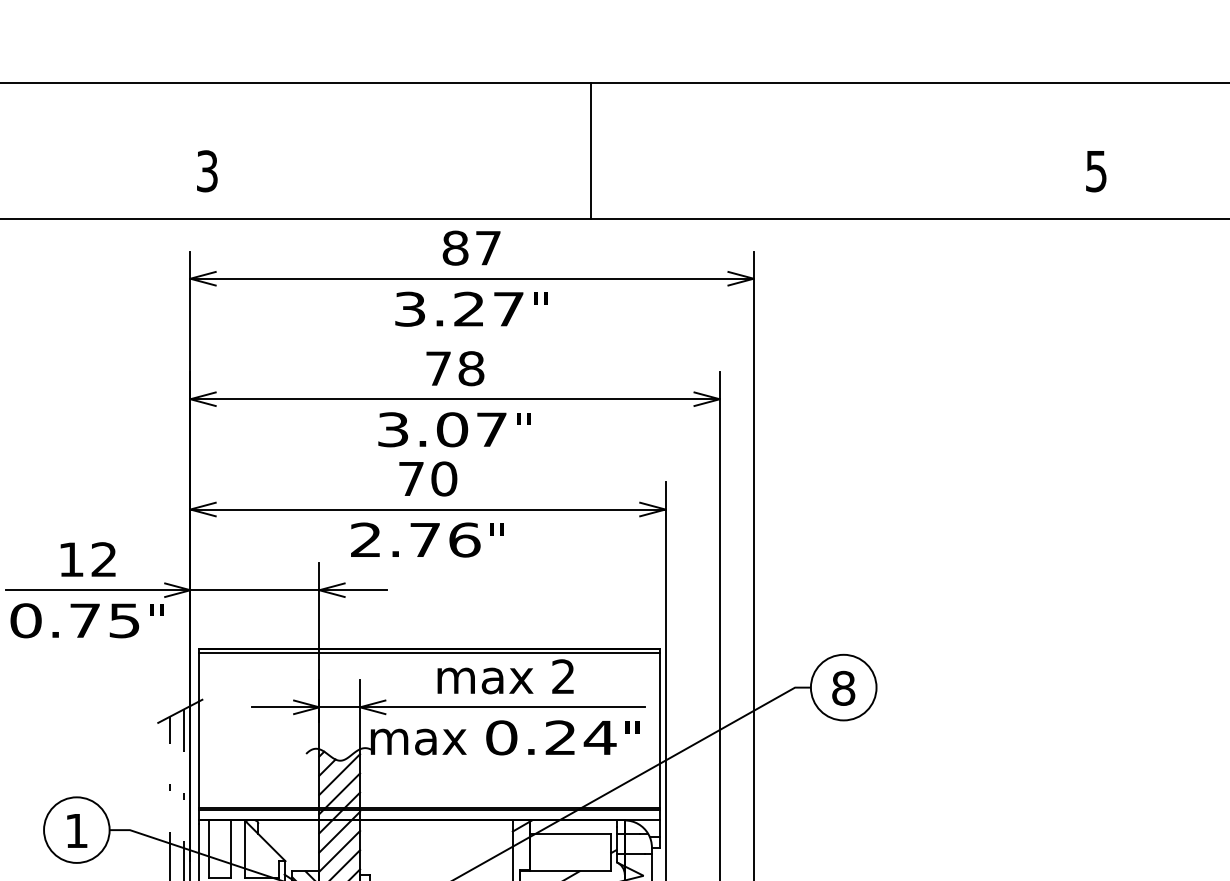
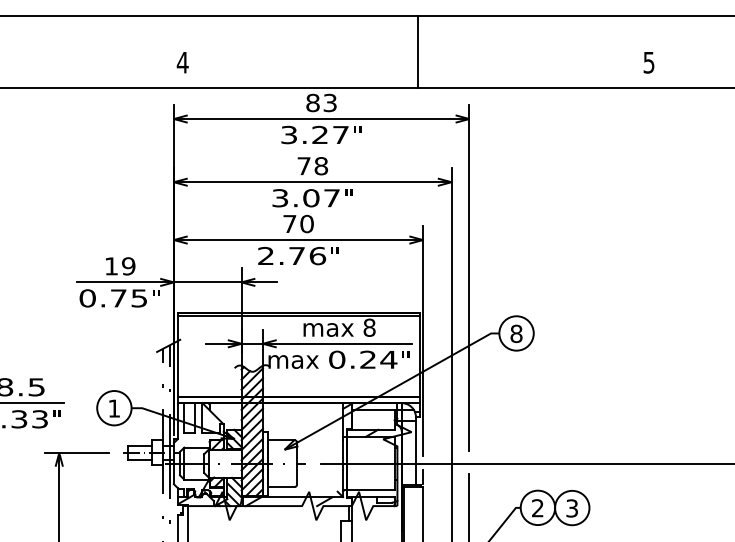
line: (589, 149) -> (417, 51), moved
text: (206, 170) -> (182, 62), 3 -> 4
text: (487, 247) -> (329, 102), 87 -> 83
text: (103, 559) -> (128, 266), 12 -> 19
text: (563, 676) -> (369, 327), 2 -> 8

